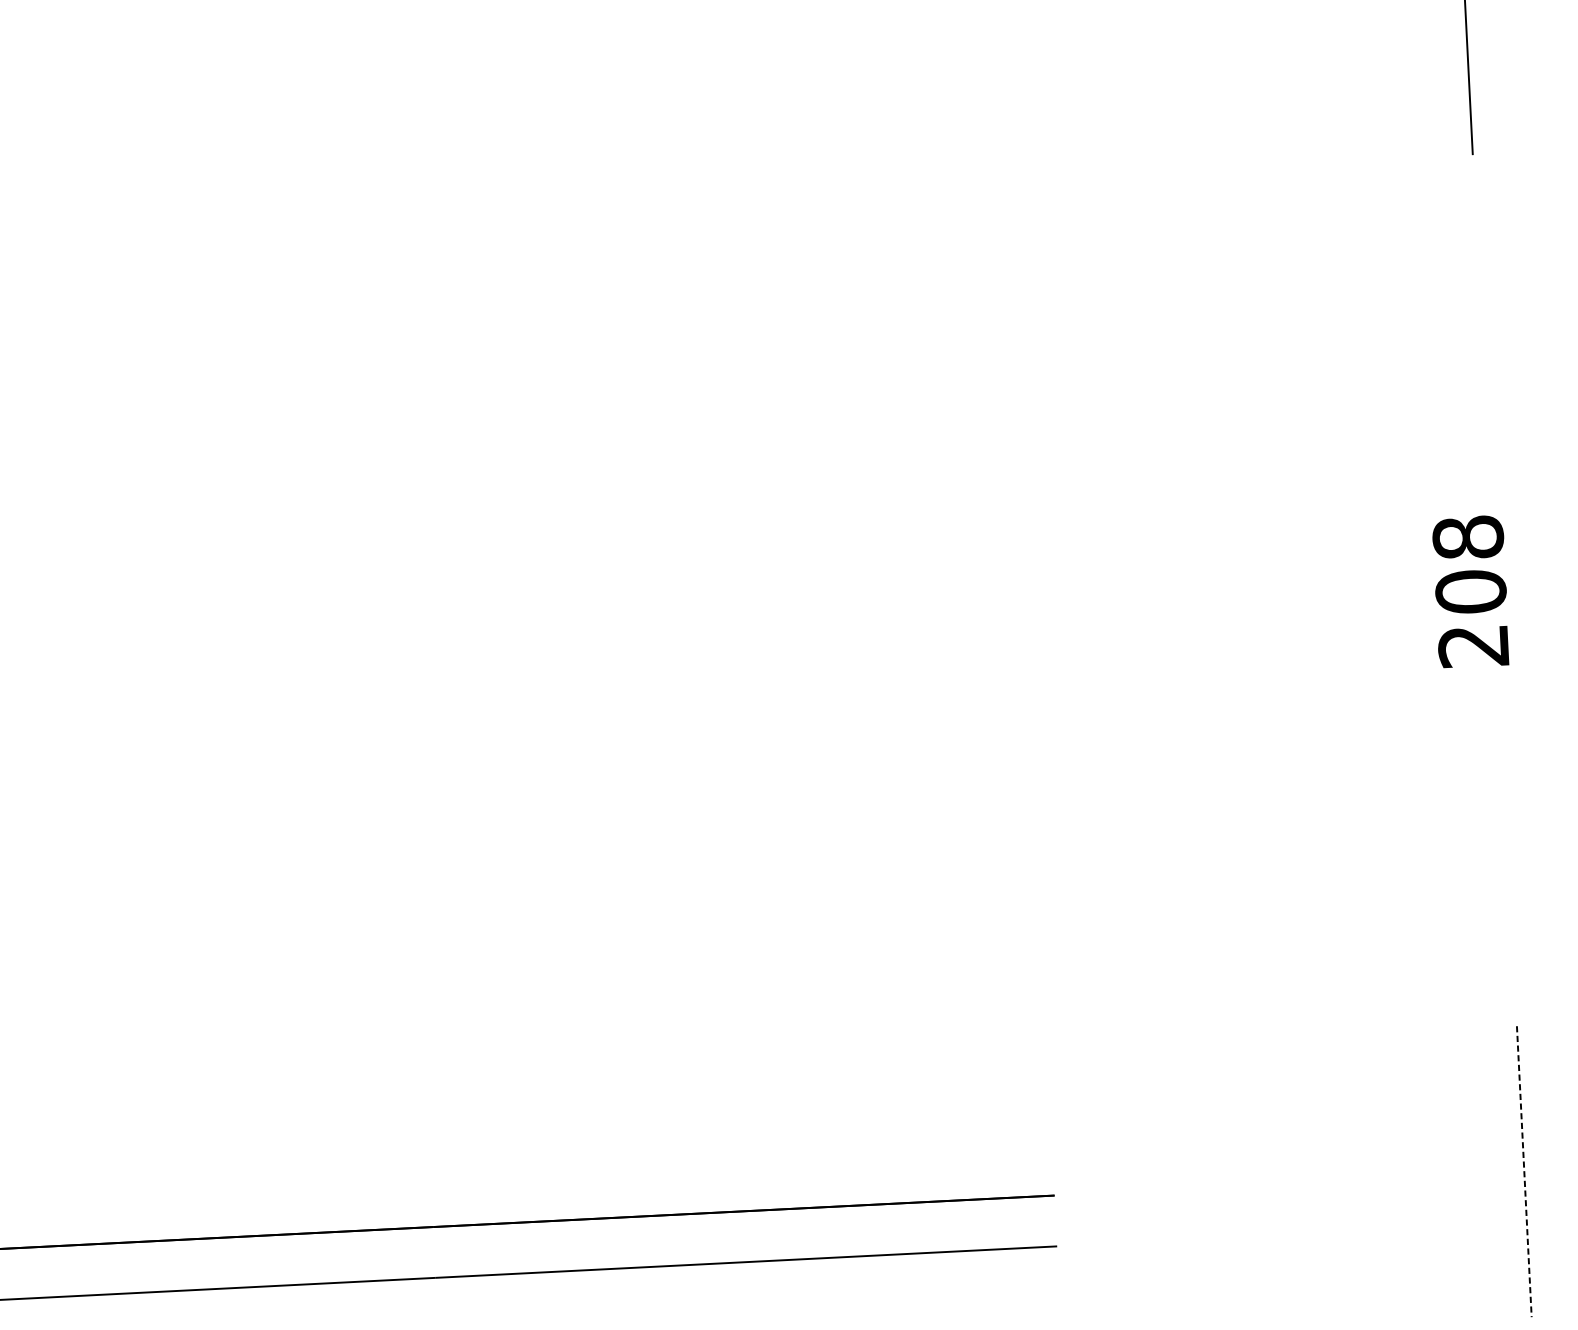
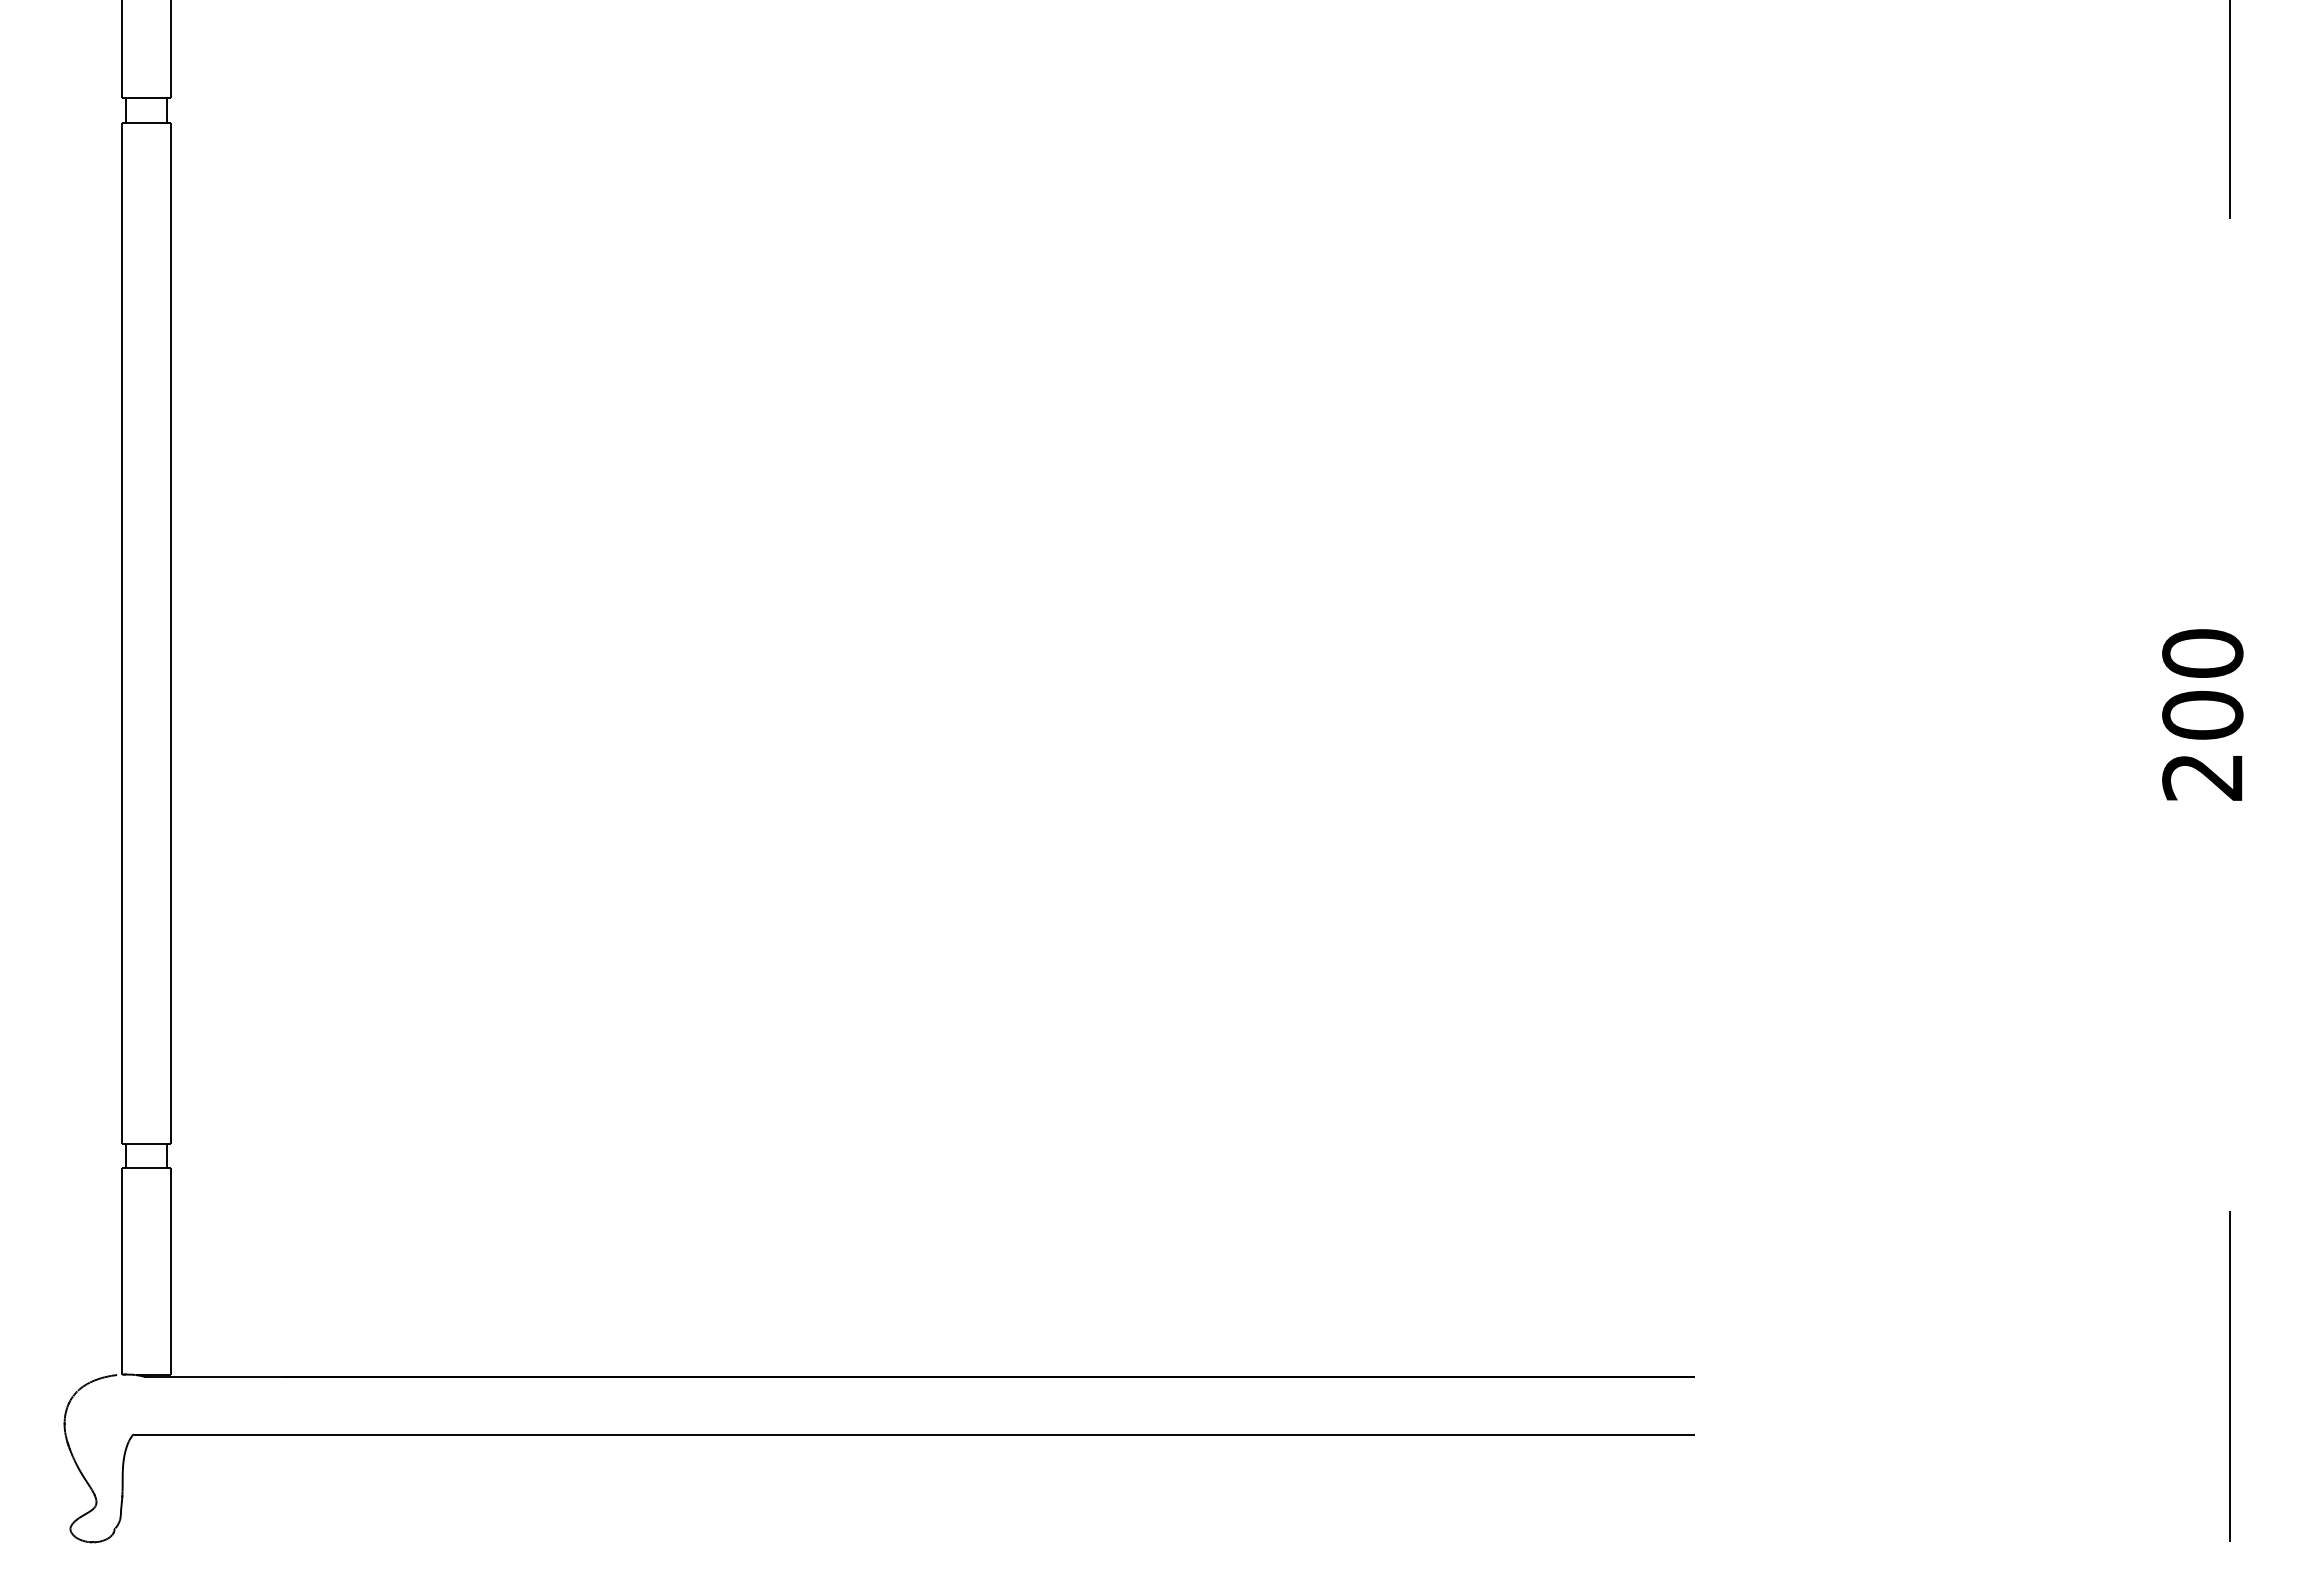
text: (1468, 537) -> (2202, 653), 208 -> 200
line: (1523, 1171) -> (2229, 1376), dashed -> solid

